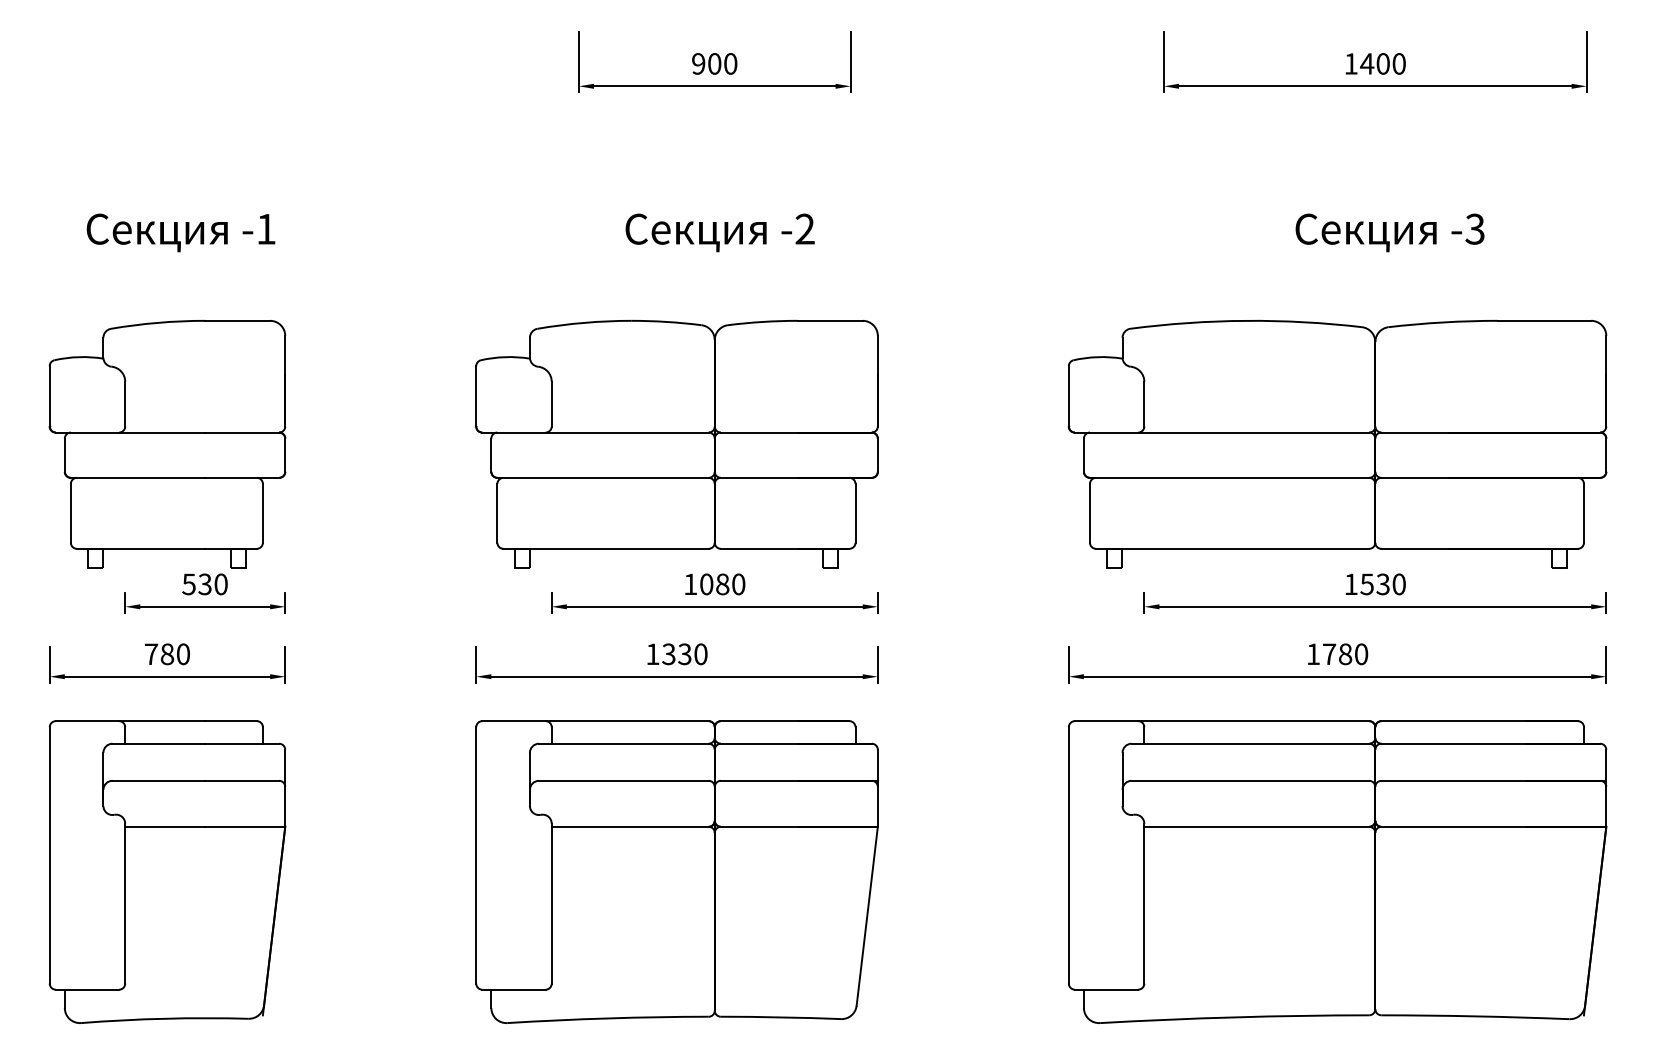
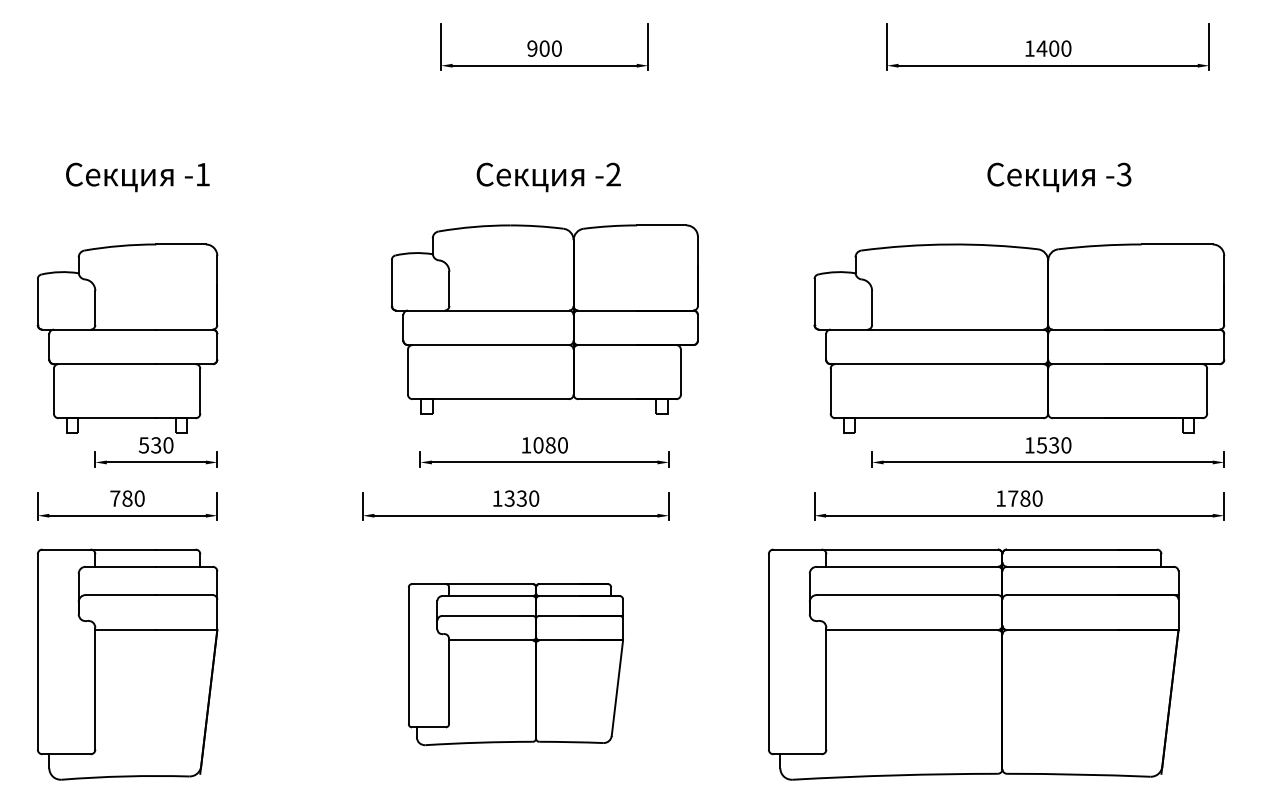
part: (676, 444) -> (544, 319), moved
part: (676, 871) -> (515, 664), size x0.7
part: (1337, 871) -> (973, 664), moved

